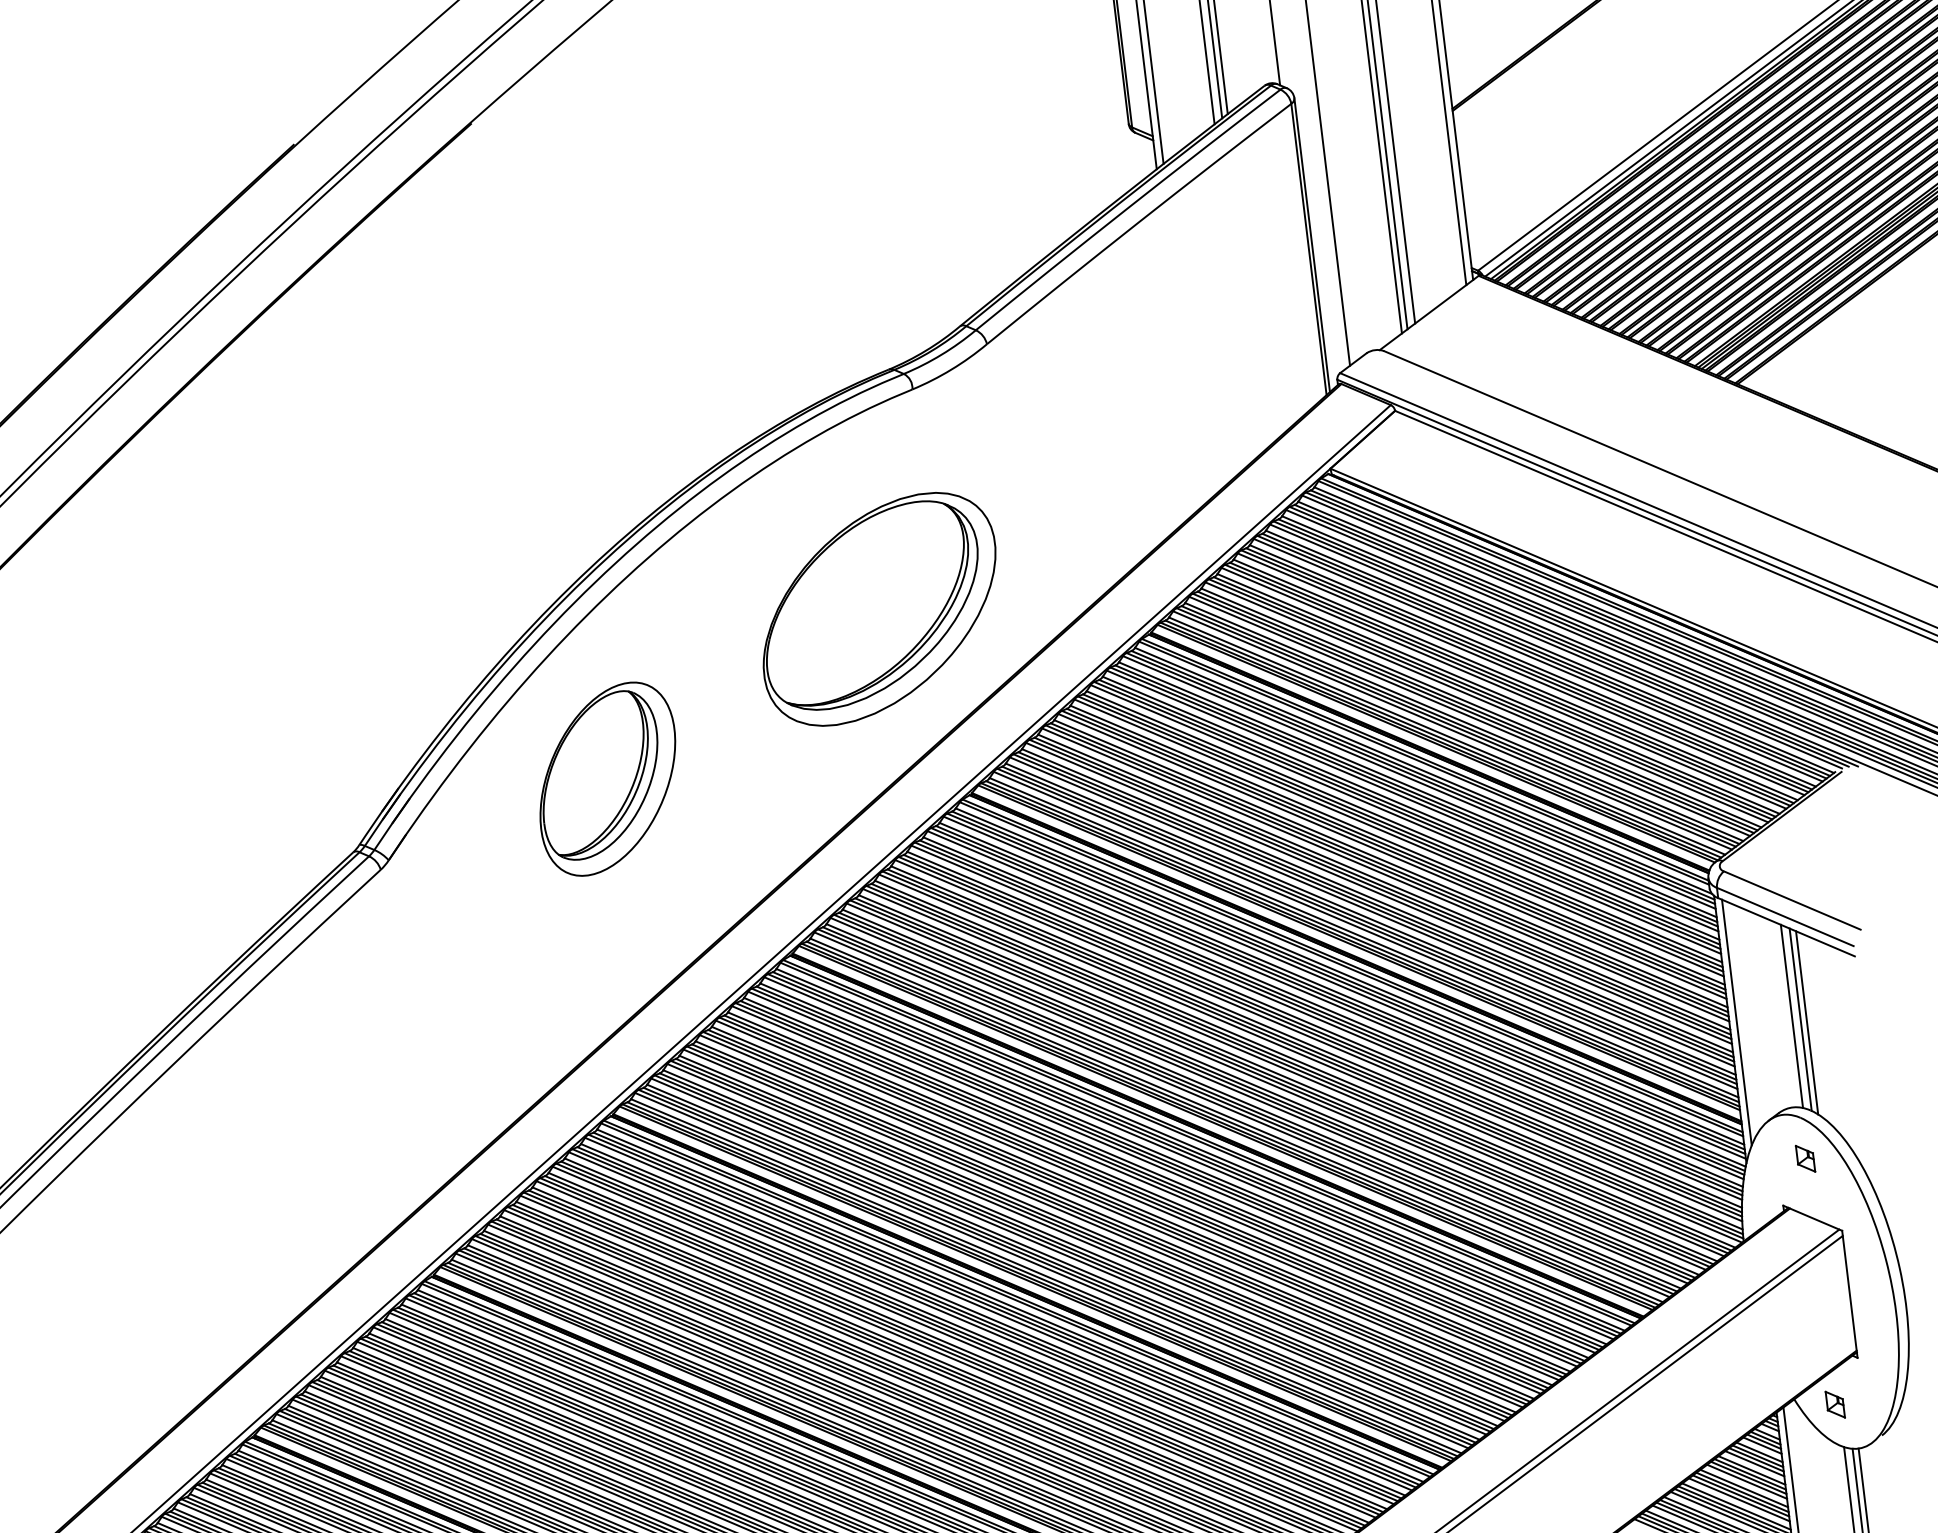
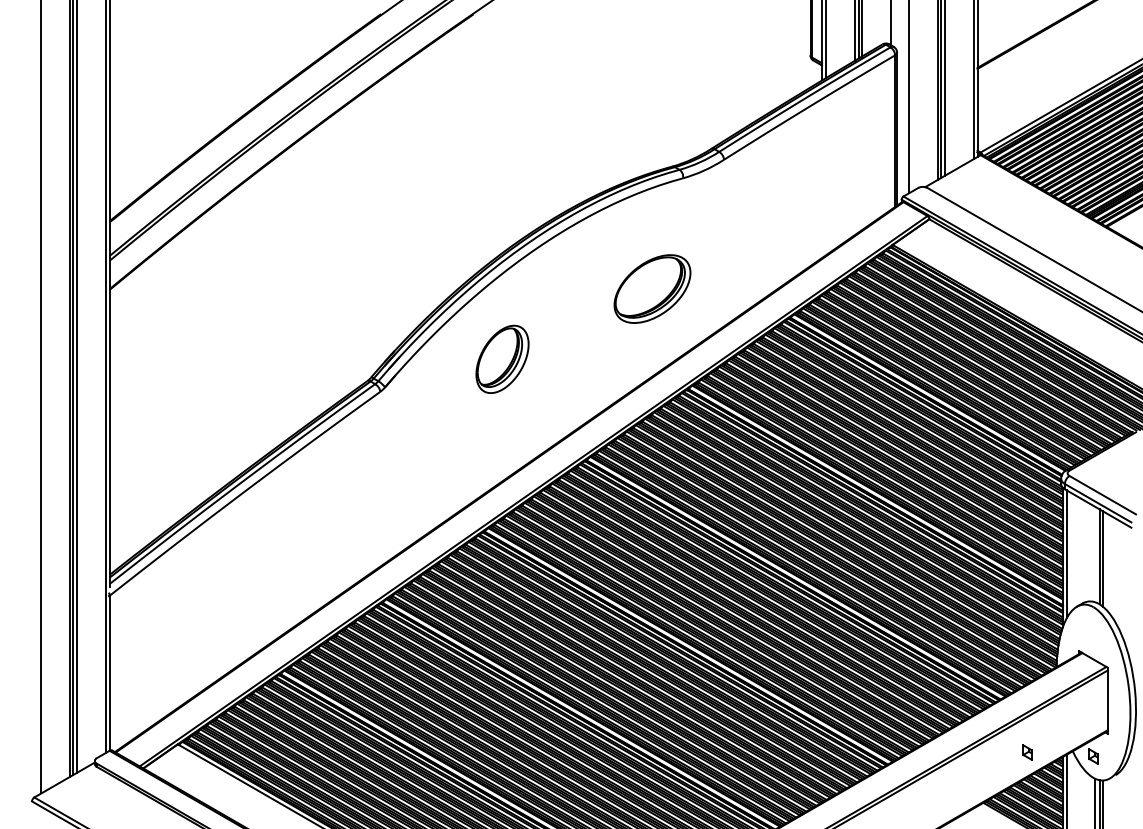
part: (879, 608) -> (652, 288), size x0.6
part: (607, 779) -> (502, 359), size x0.7
line: (1792, 1016) -> (1095, 554), removed
part: (1805, 1158) -> (1027, 752), moved

